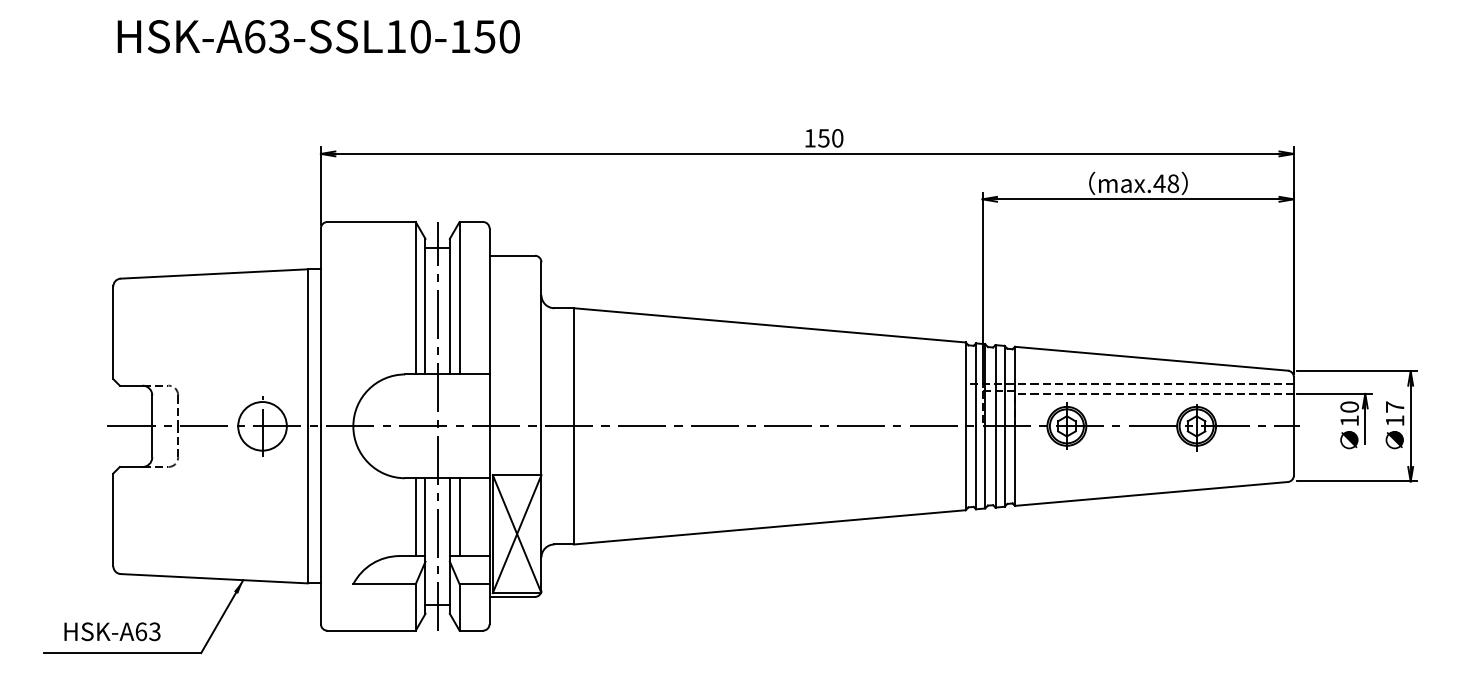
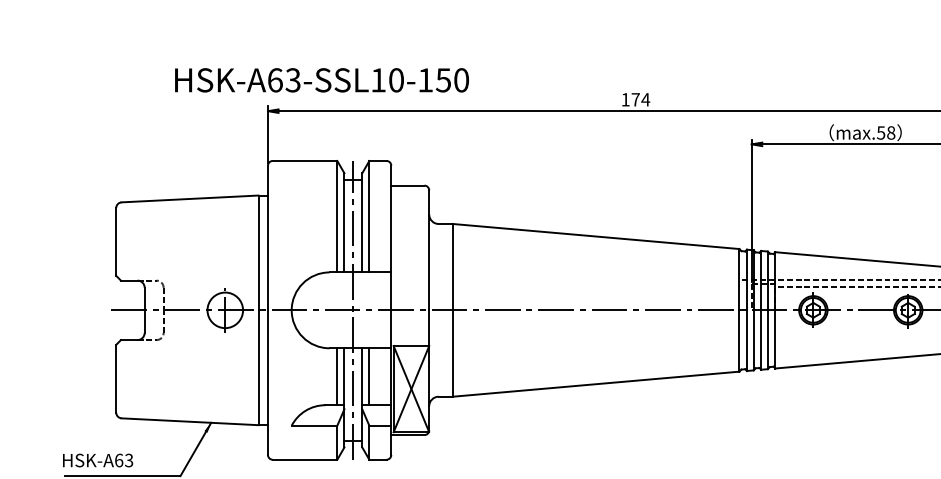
text: (318, 36) -> (321, 80), moved
text: (830, 138) -> (640, 99), 150 -> 174
text: (1159, 183) -> (881, 132), max.48 -> max.58
text: (112, 631) -> (98, 460), moved

